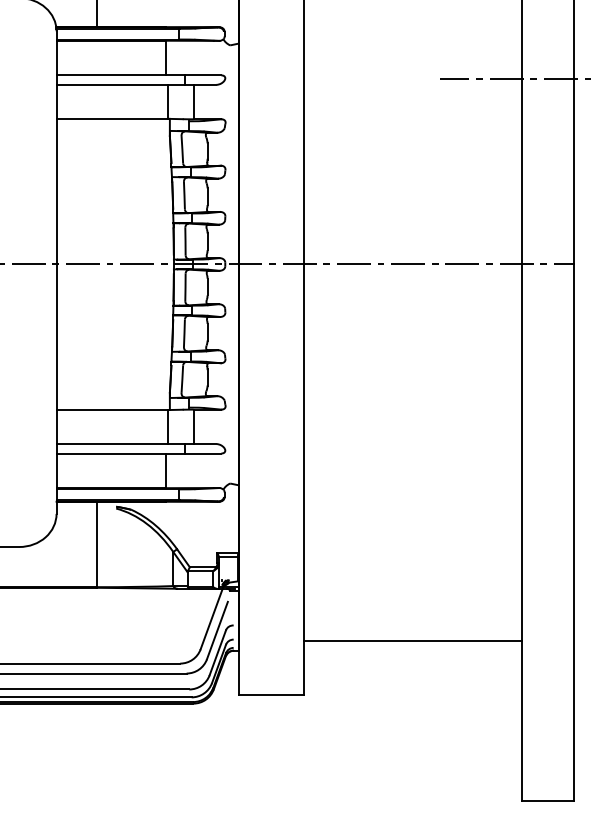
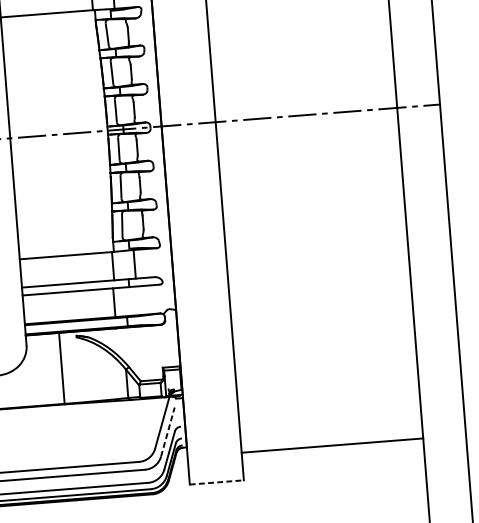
line: (217, 630) -> (167, 431), solid -> dashed
line: (412, 641) -> (332, 445), moved
line: (271, 695) -> (217, 482), solid -> dashed

